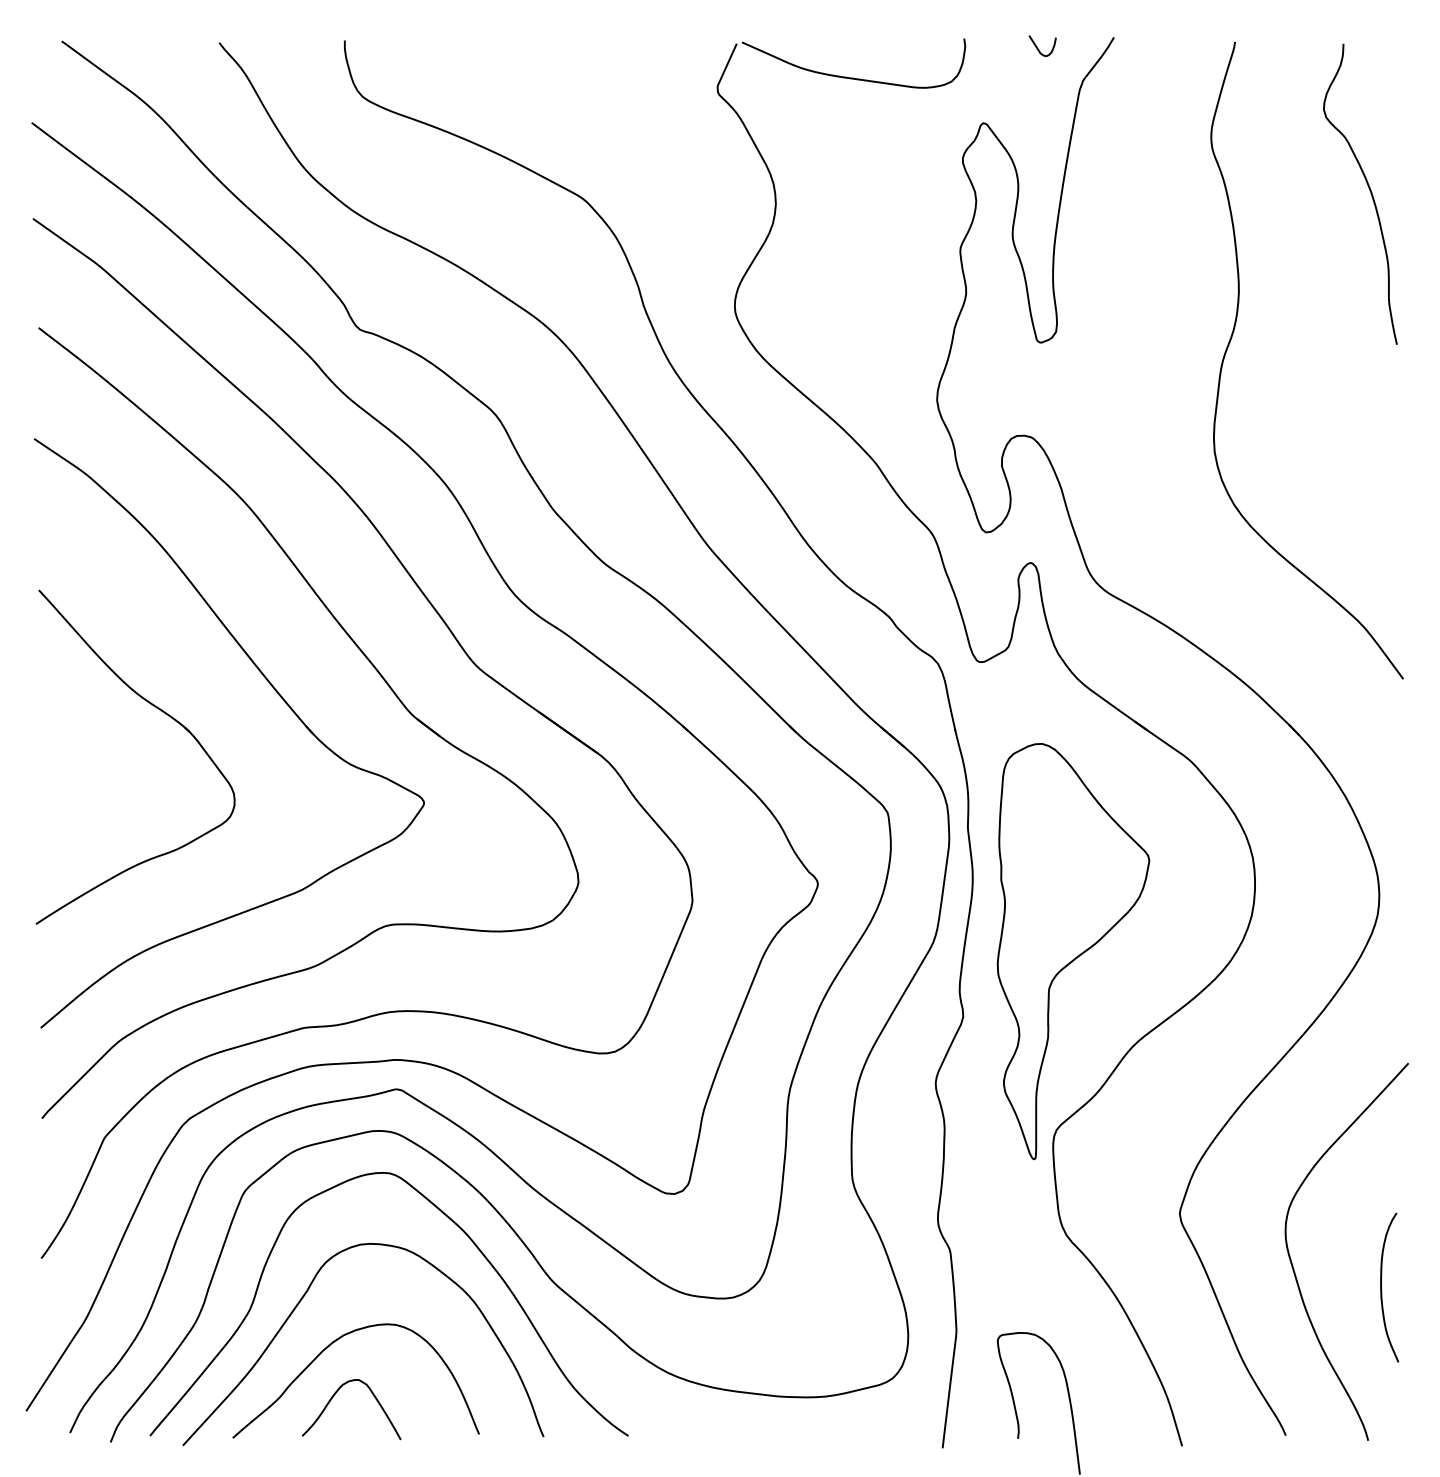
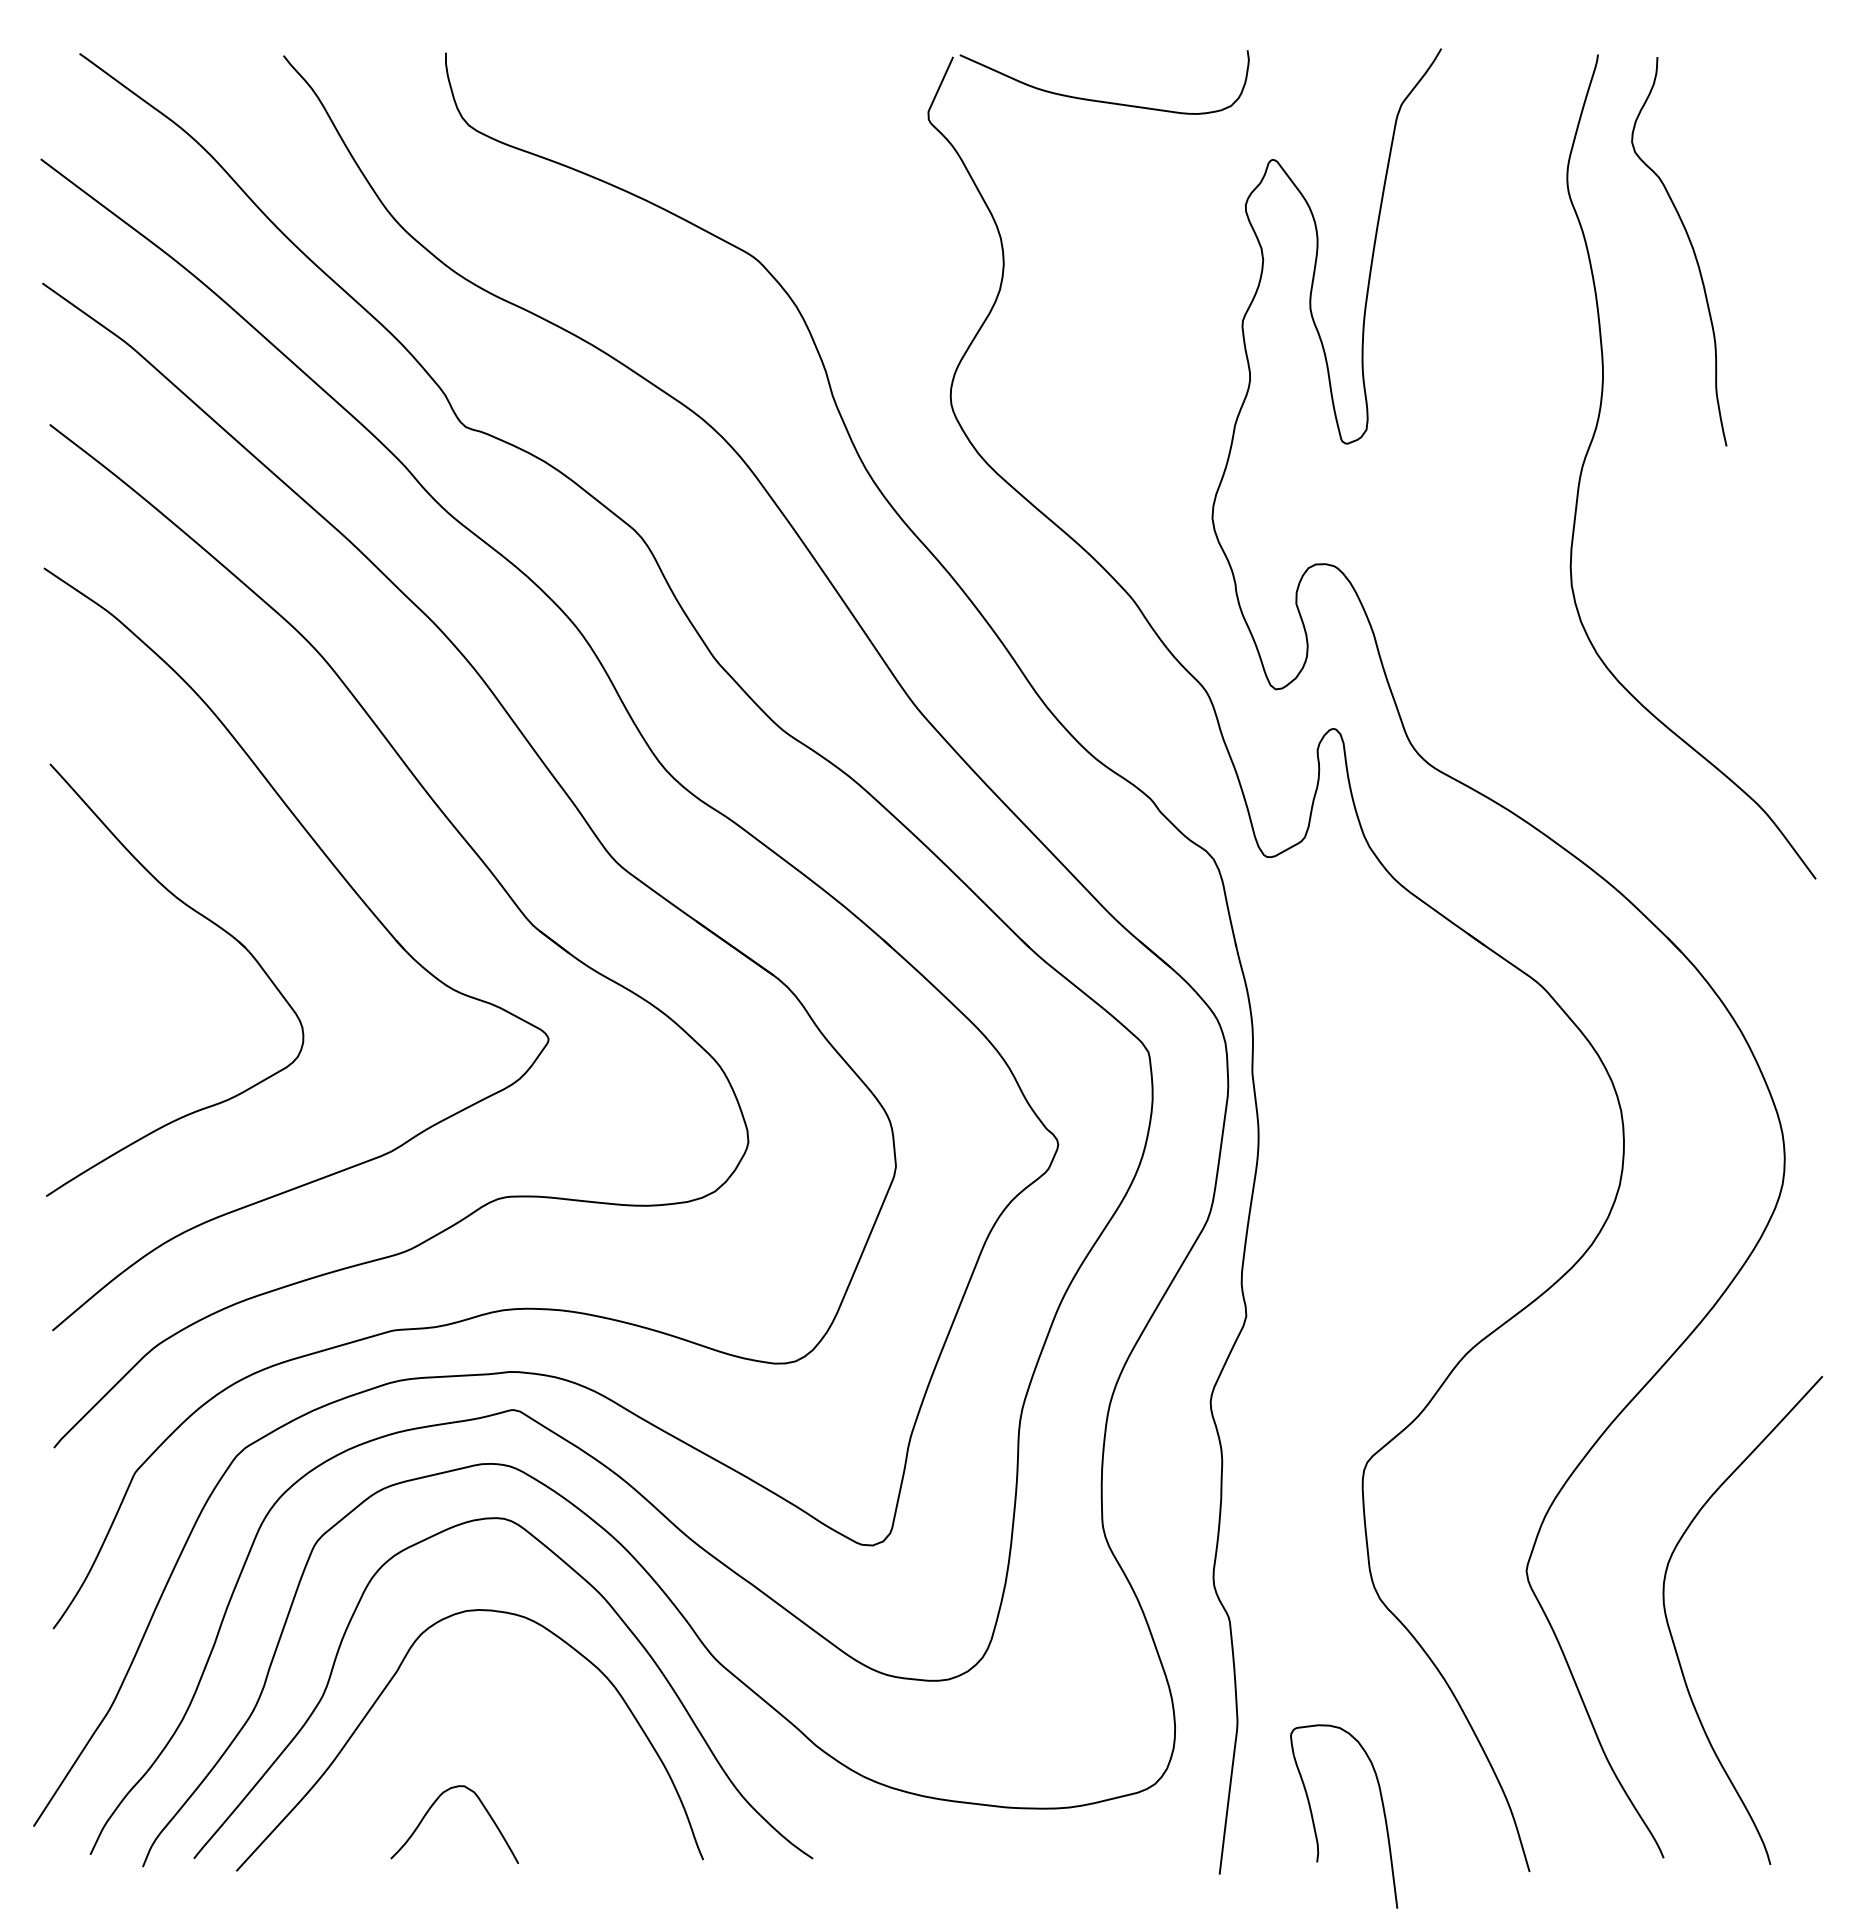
curve: (1038, 48) -> (1343, 62), removed
curve: (1369, 189) -> (1690, 245), moved
part: (1073, 951) -> (1388, 1231), removed
curve: (1382, 1290) -> (1788, 1670), removed
curve: (329, 1347) -> (425, 1743), removed

